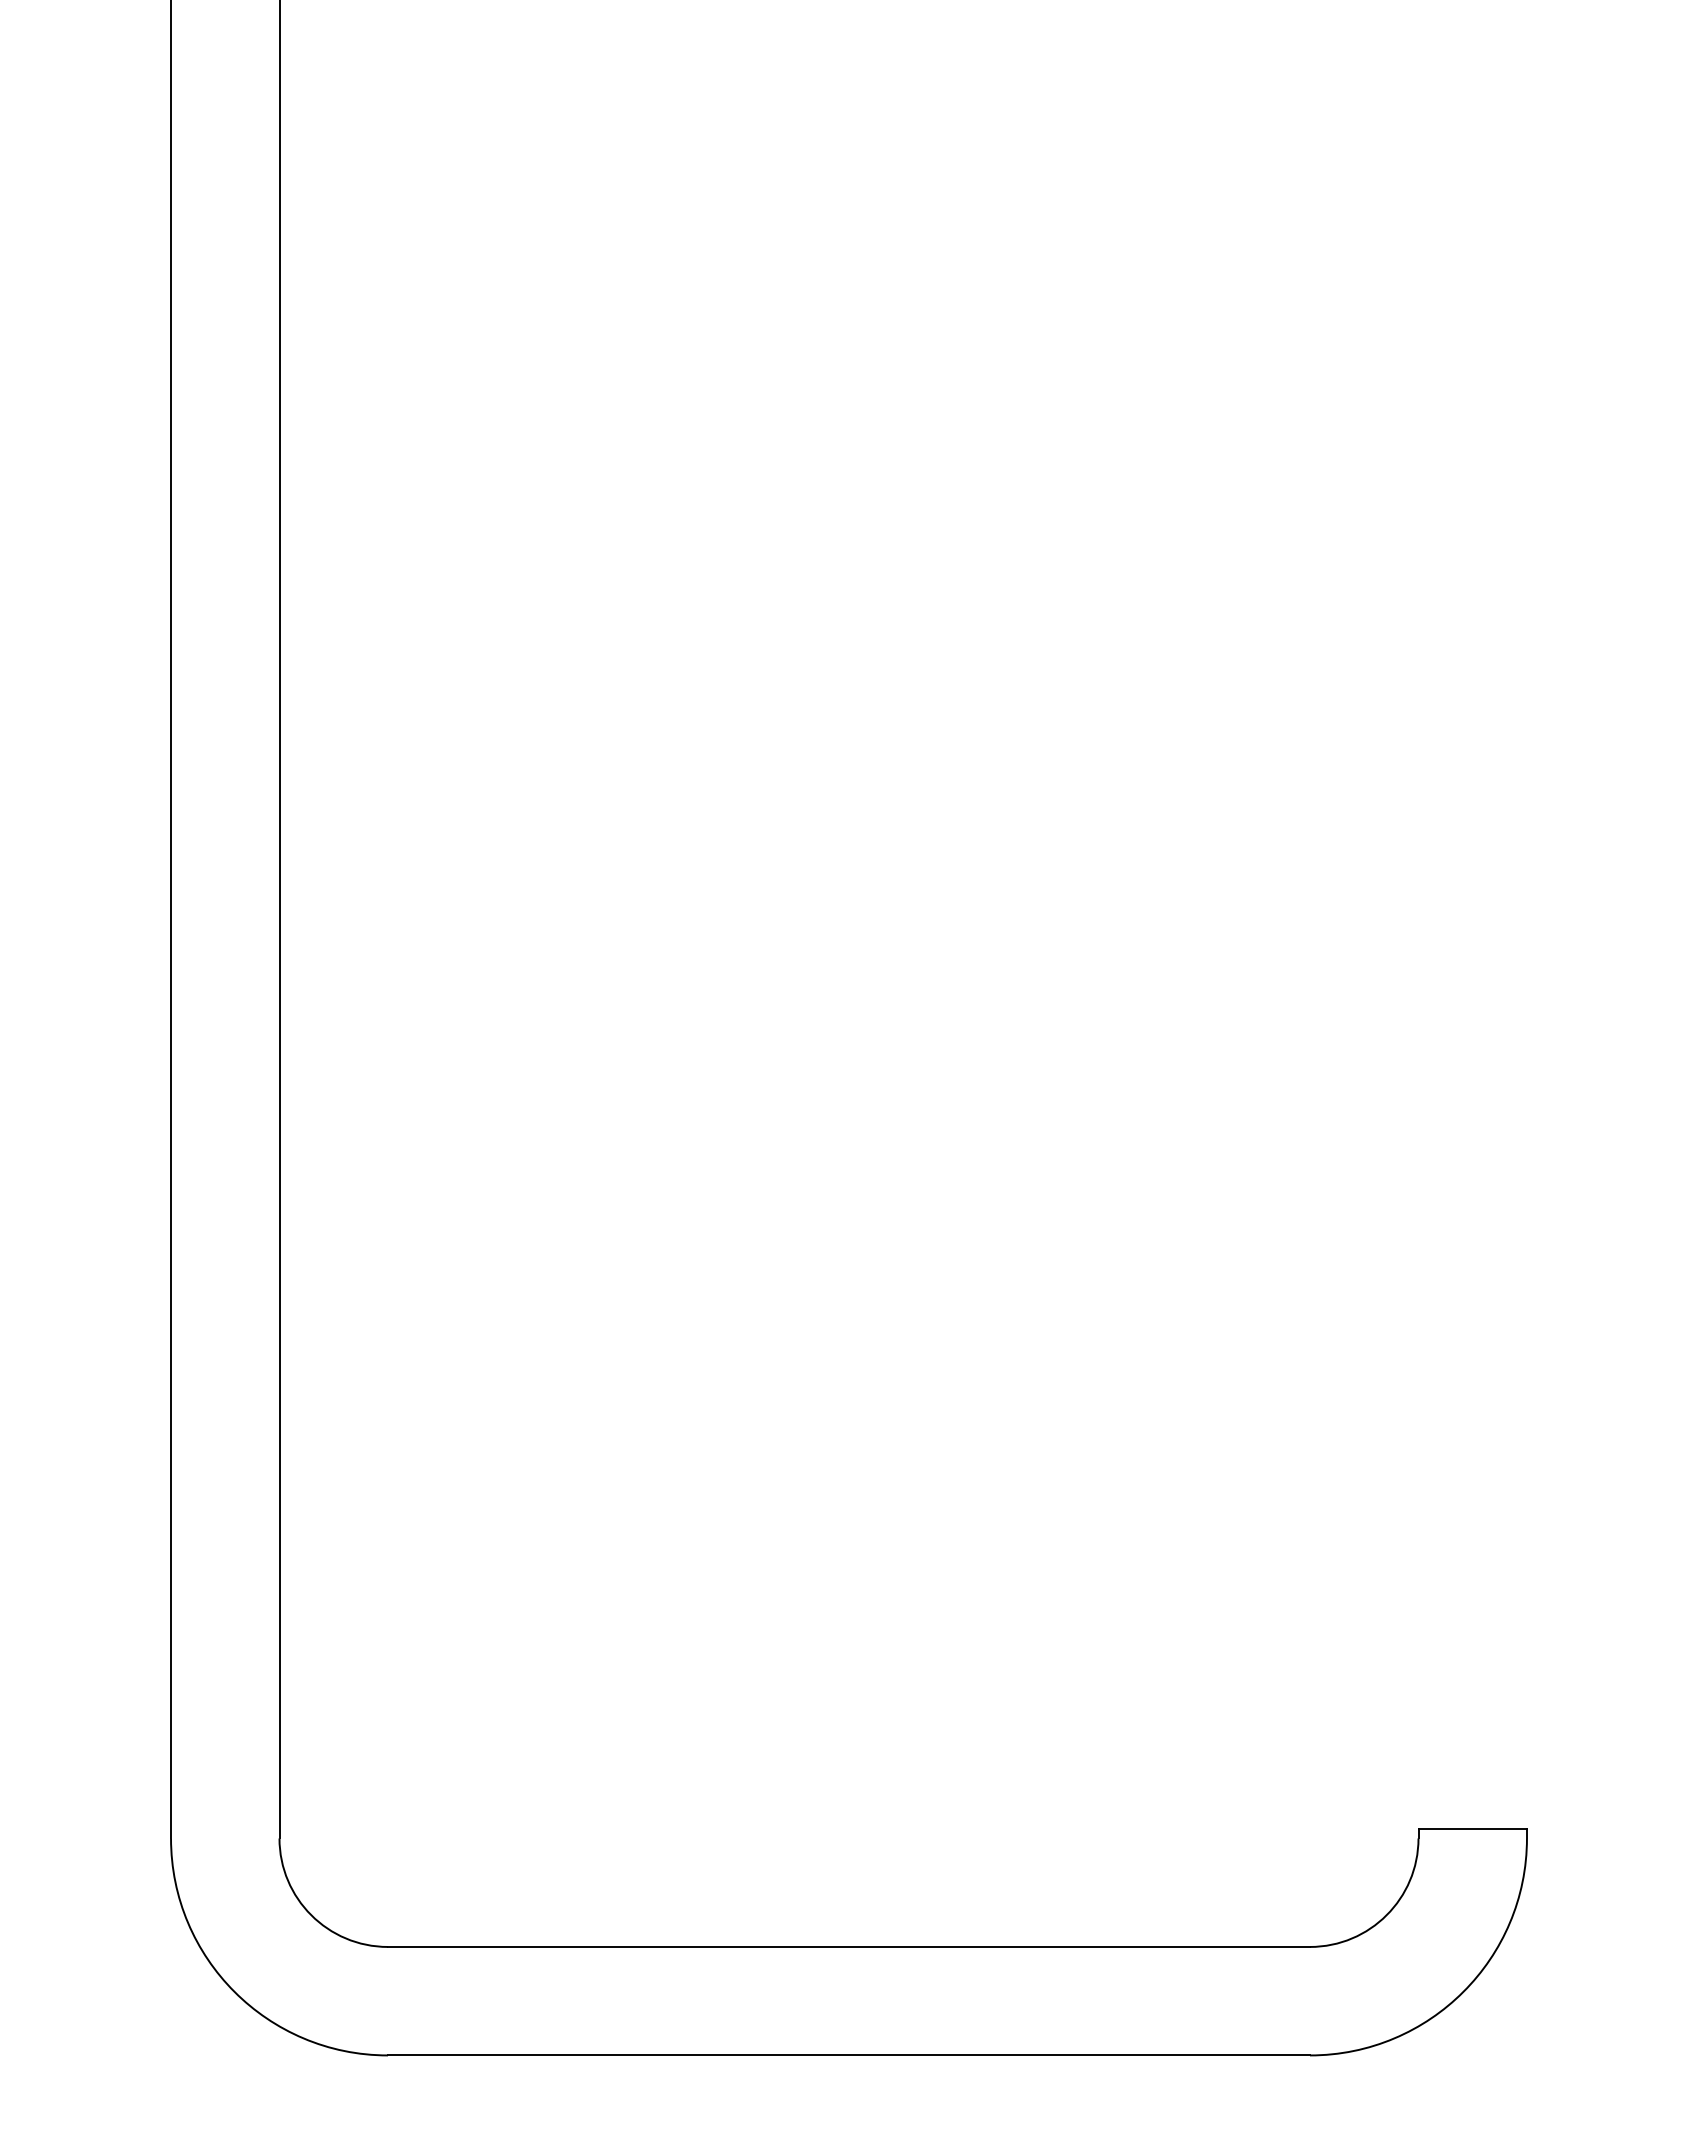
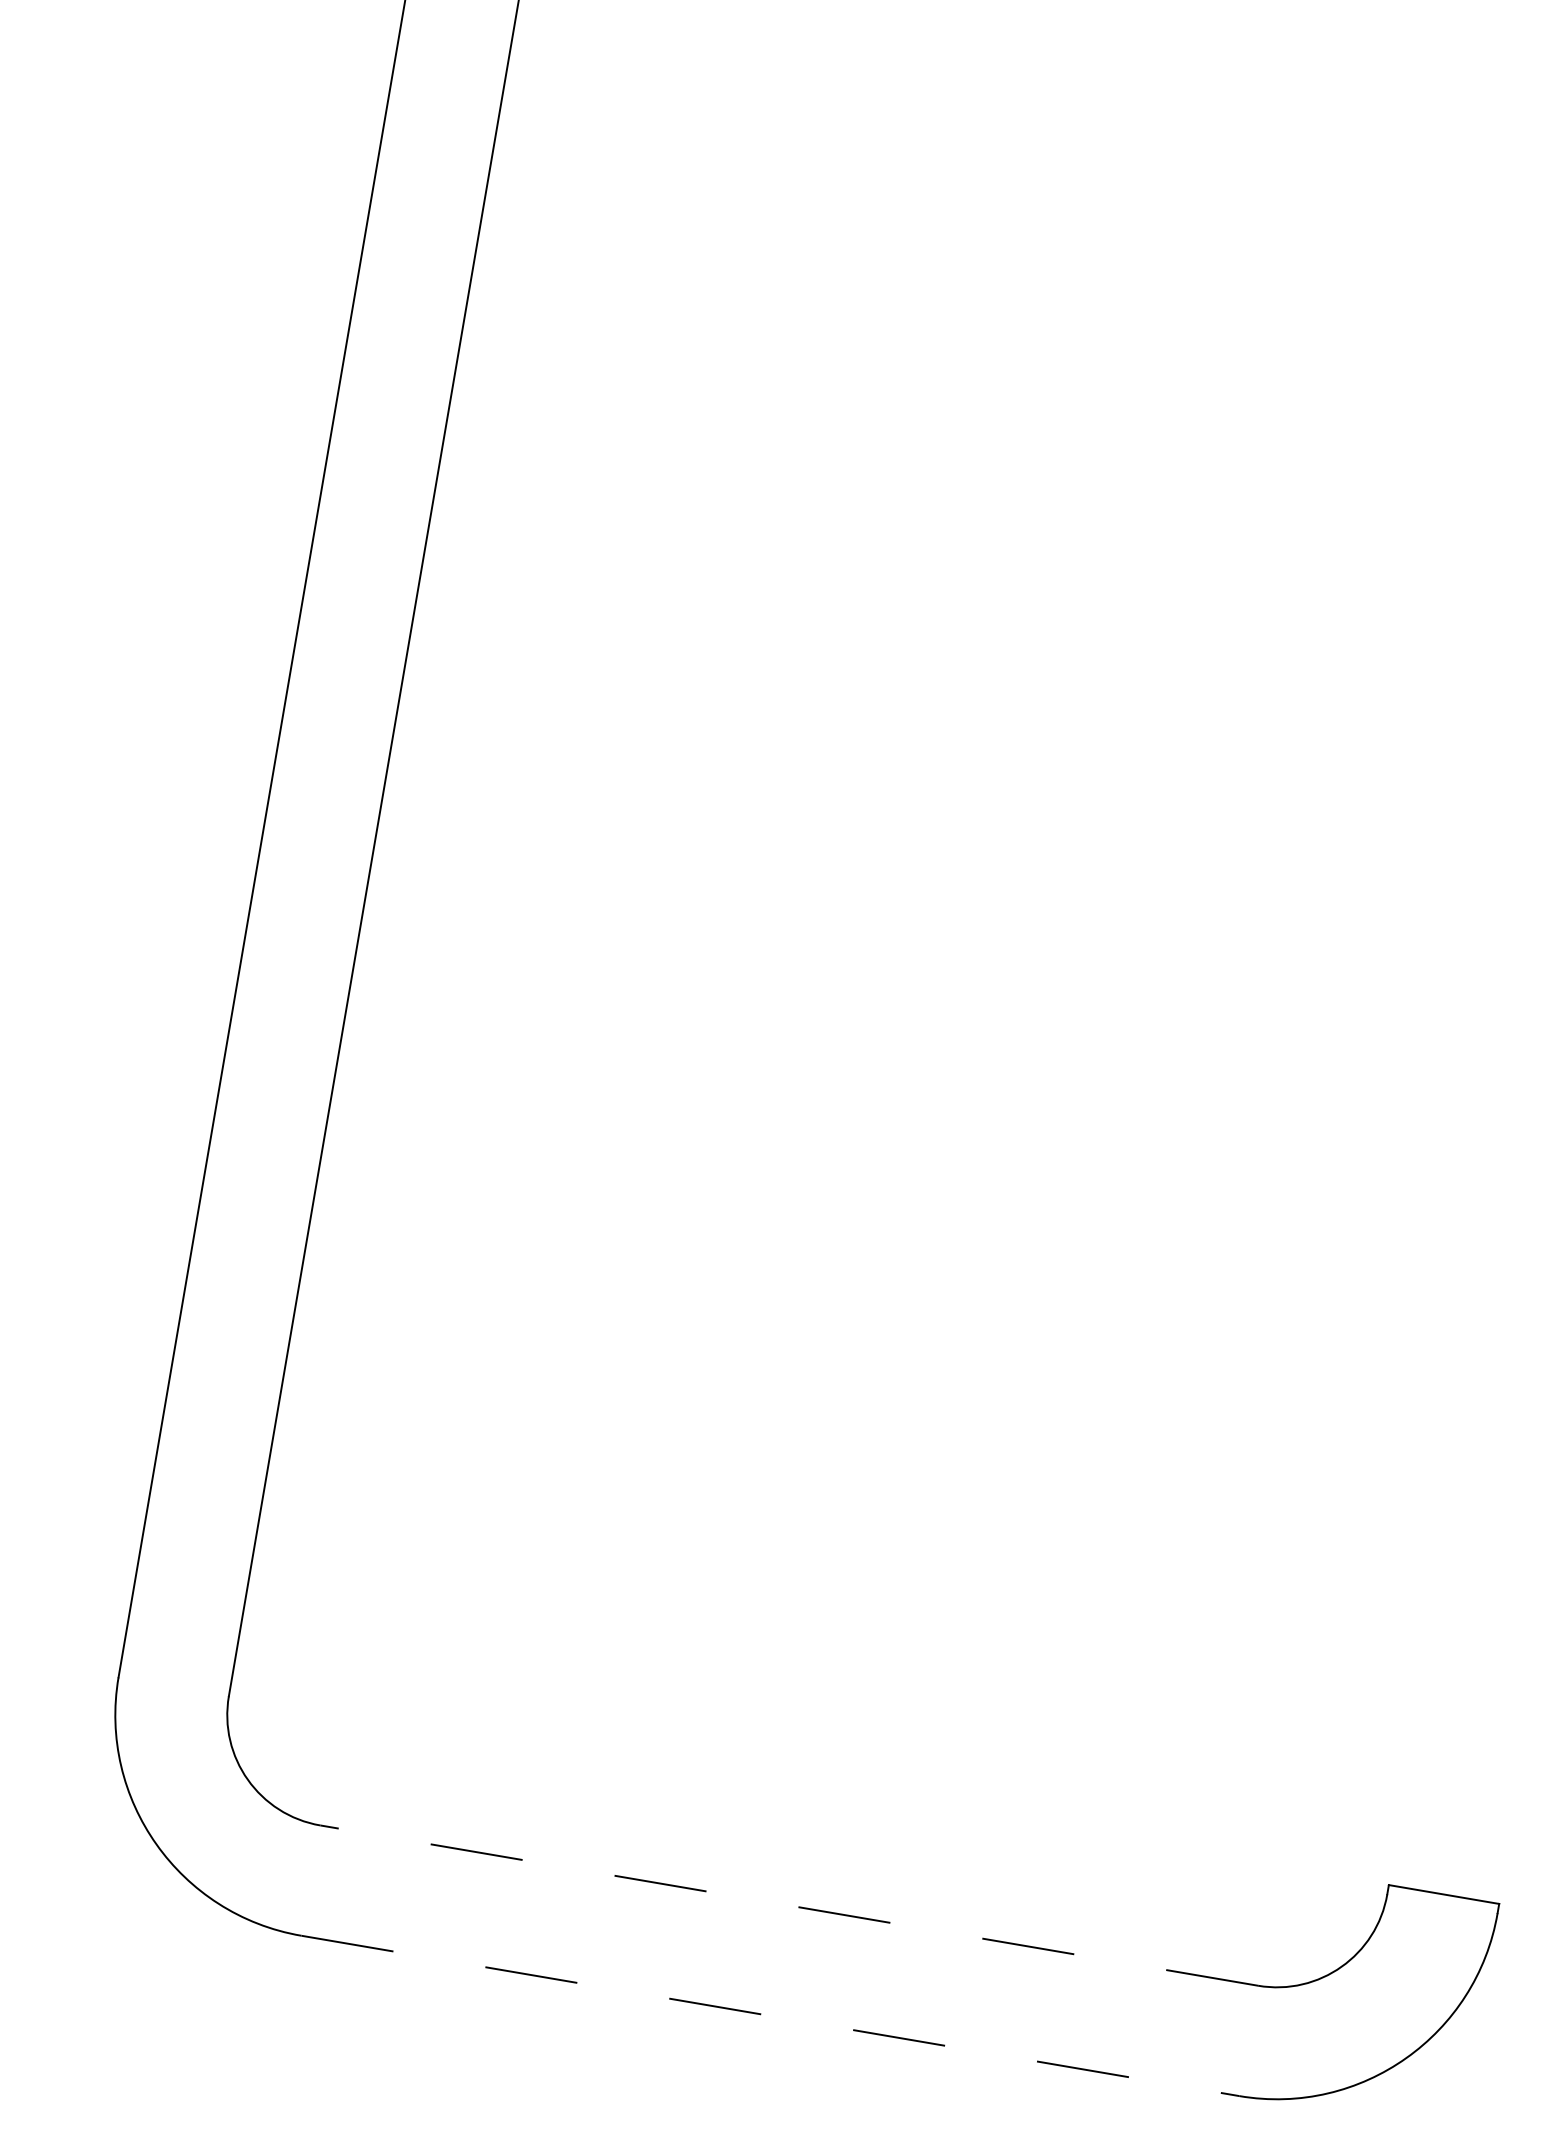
line: (848, 1946) -> (788, 1905), solid -> dashed
line: (849, 2055) -> (770, 2016), solid -> dashed

